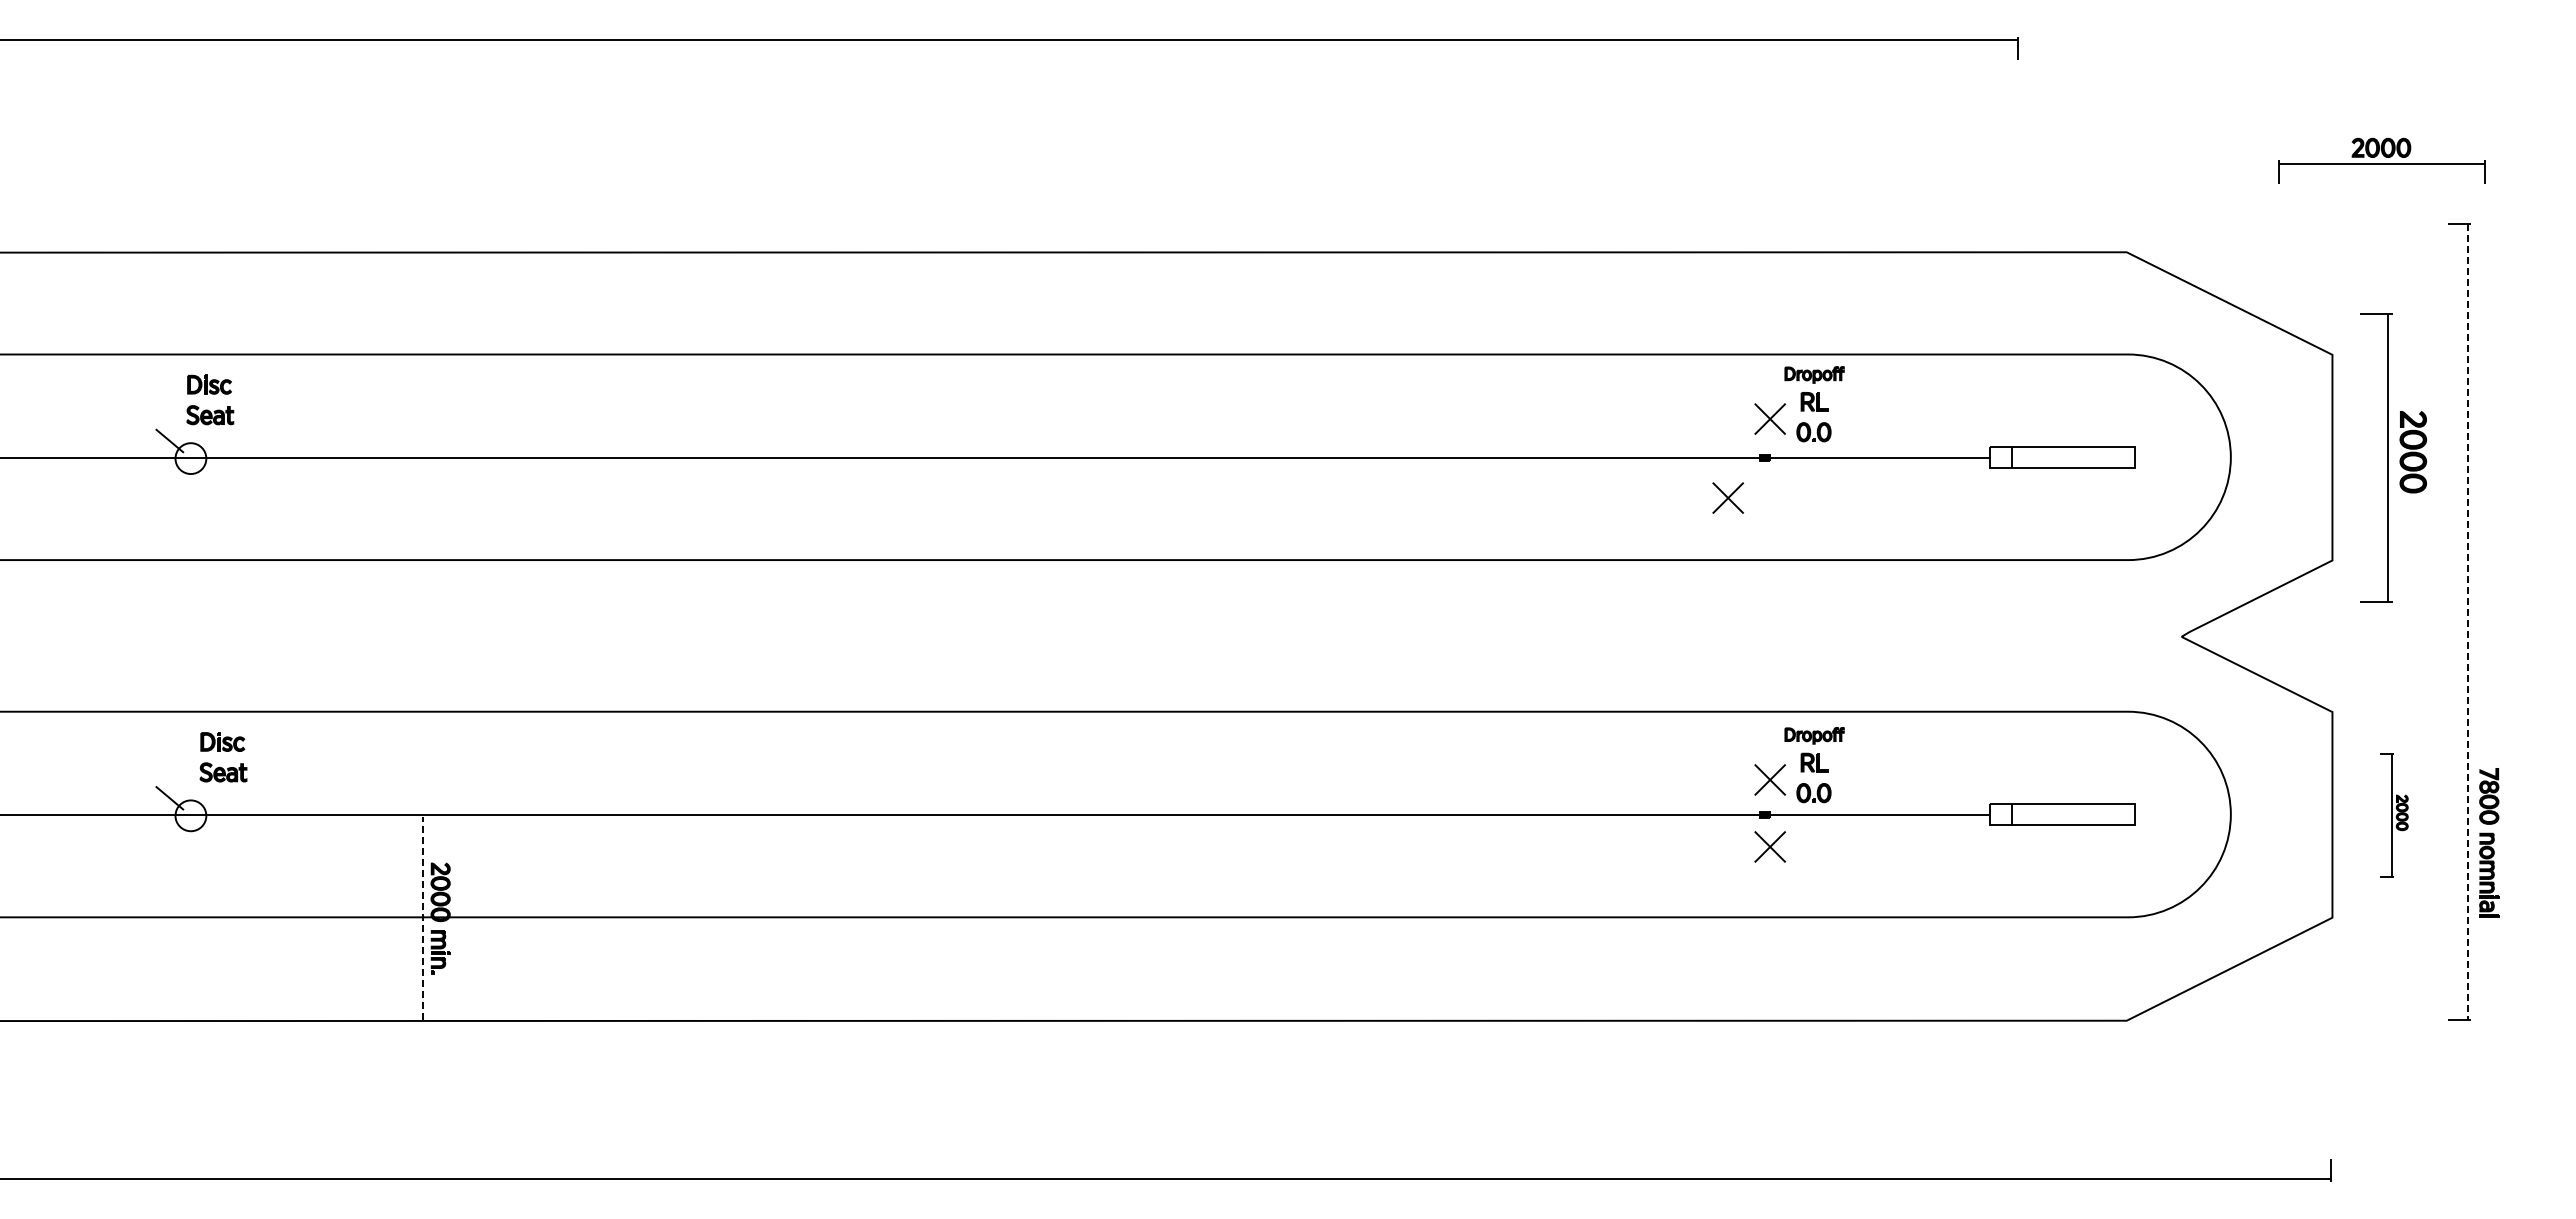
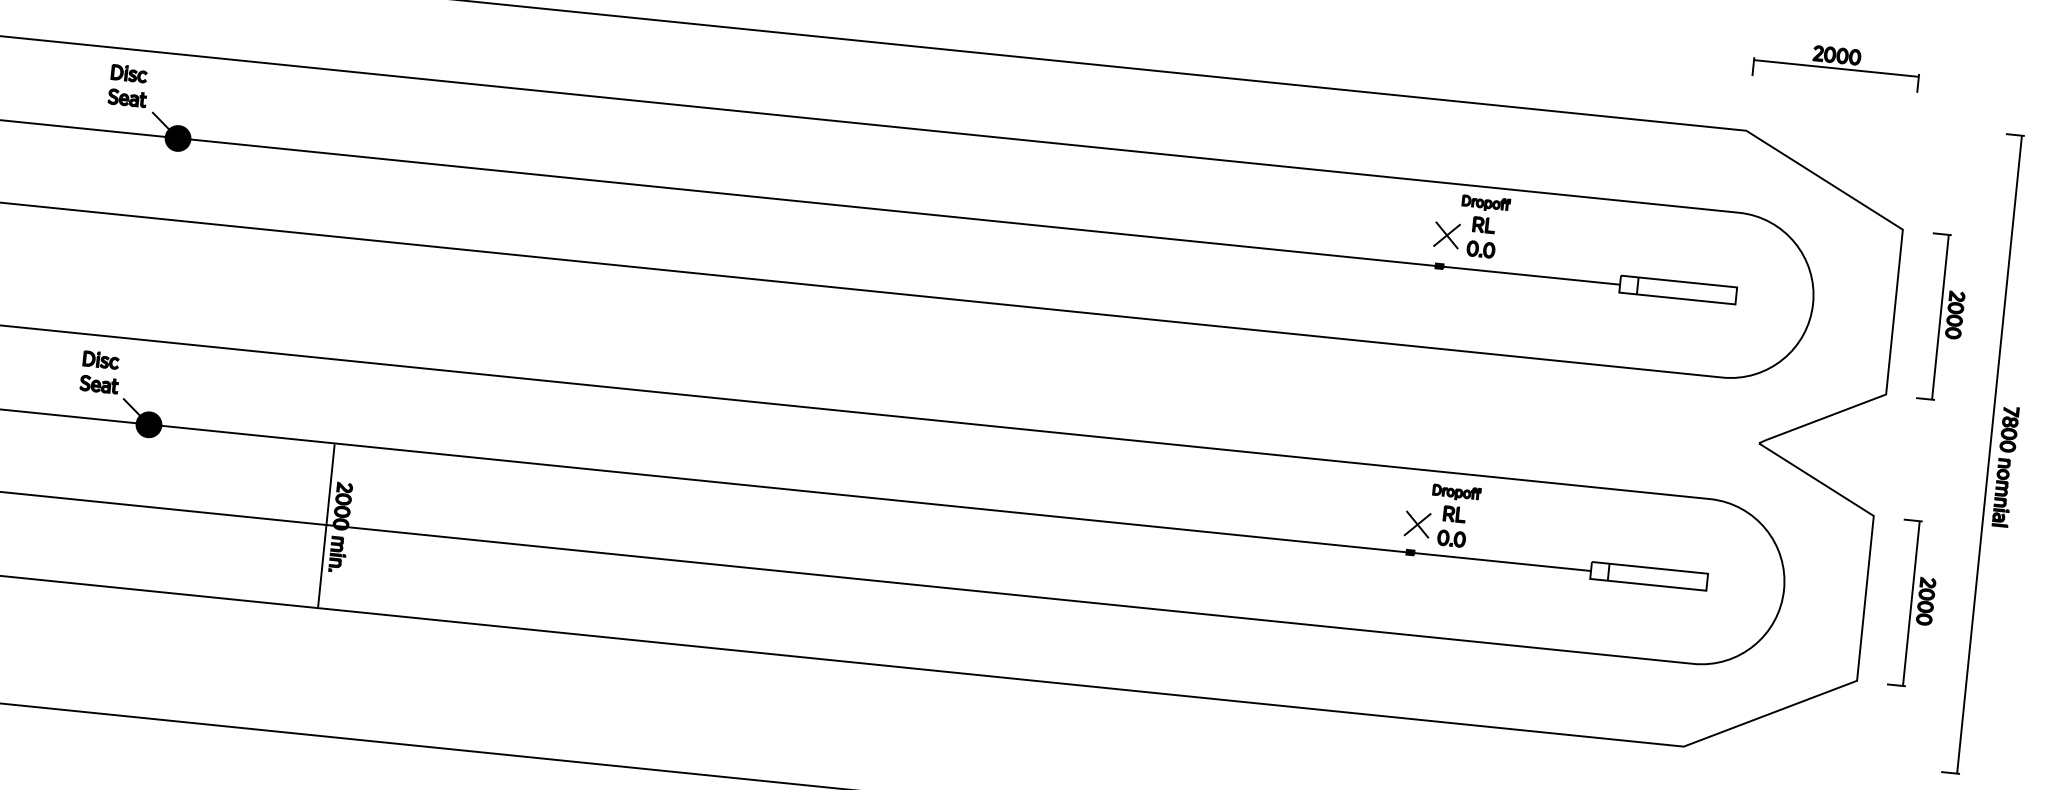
part: (2381, 160) -> (1836, 65), moved
part: (210, 399) -> (128, 85), moved
fill: (190, 458) -> (177, 138), added
part: (2393, 458) -> (1943, 317), size x0.71
part: (1727, 497) -> (1406, 294), removed
line: (2467, 621) -> (1989, 454), dashed -> solid
part: (224, 751) -> (101, 367), moved
fill: (190, 815) -> (148, 424), added
part: (2393, 815) -> (1914, 603), size x1.67
part: (2489, 842) -> (2005, 466), moved
part: (1769, 846) -> (1411, 577), removed
line: (422, 918) -> (326, 525), dashed -> solid

